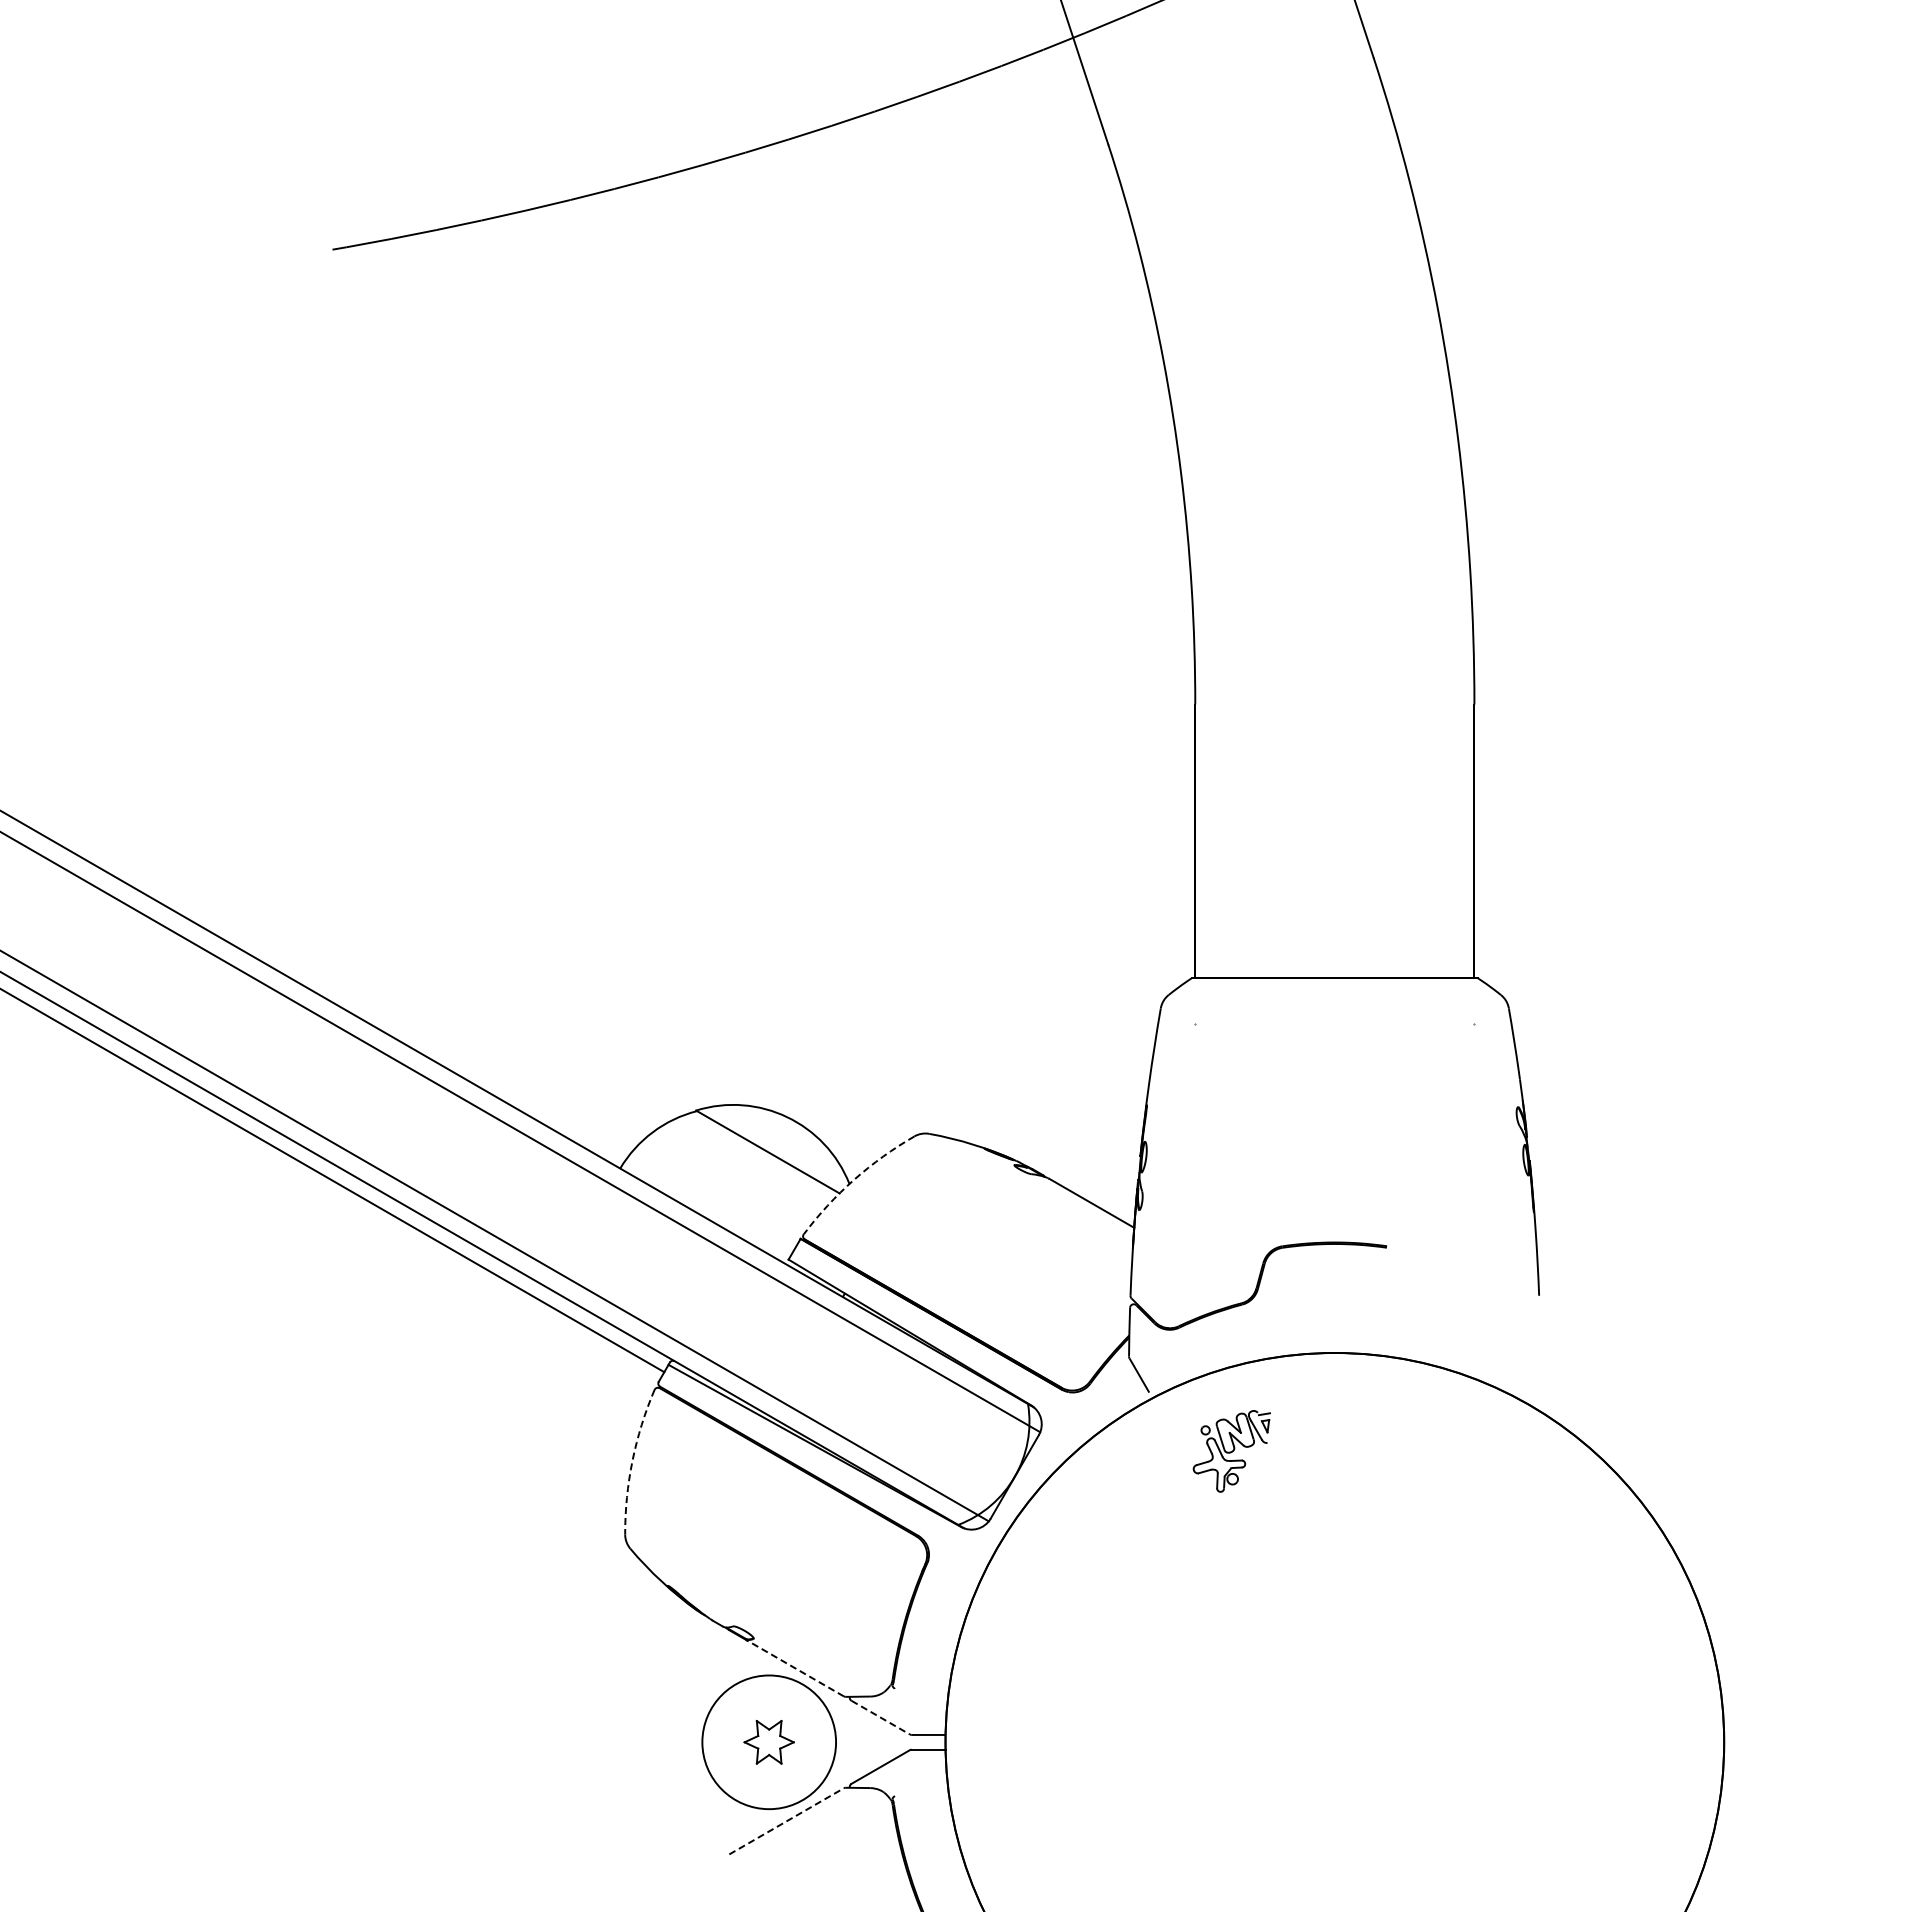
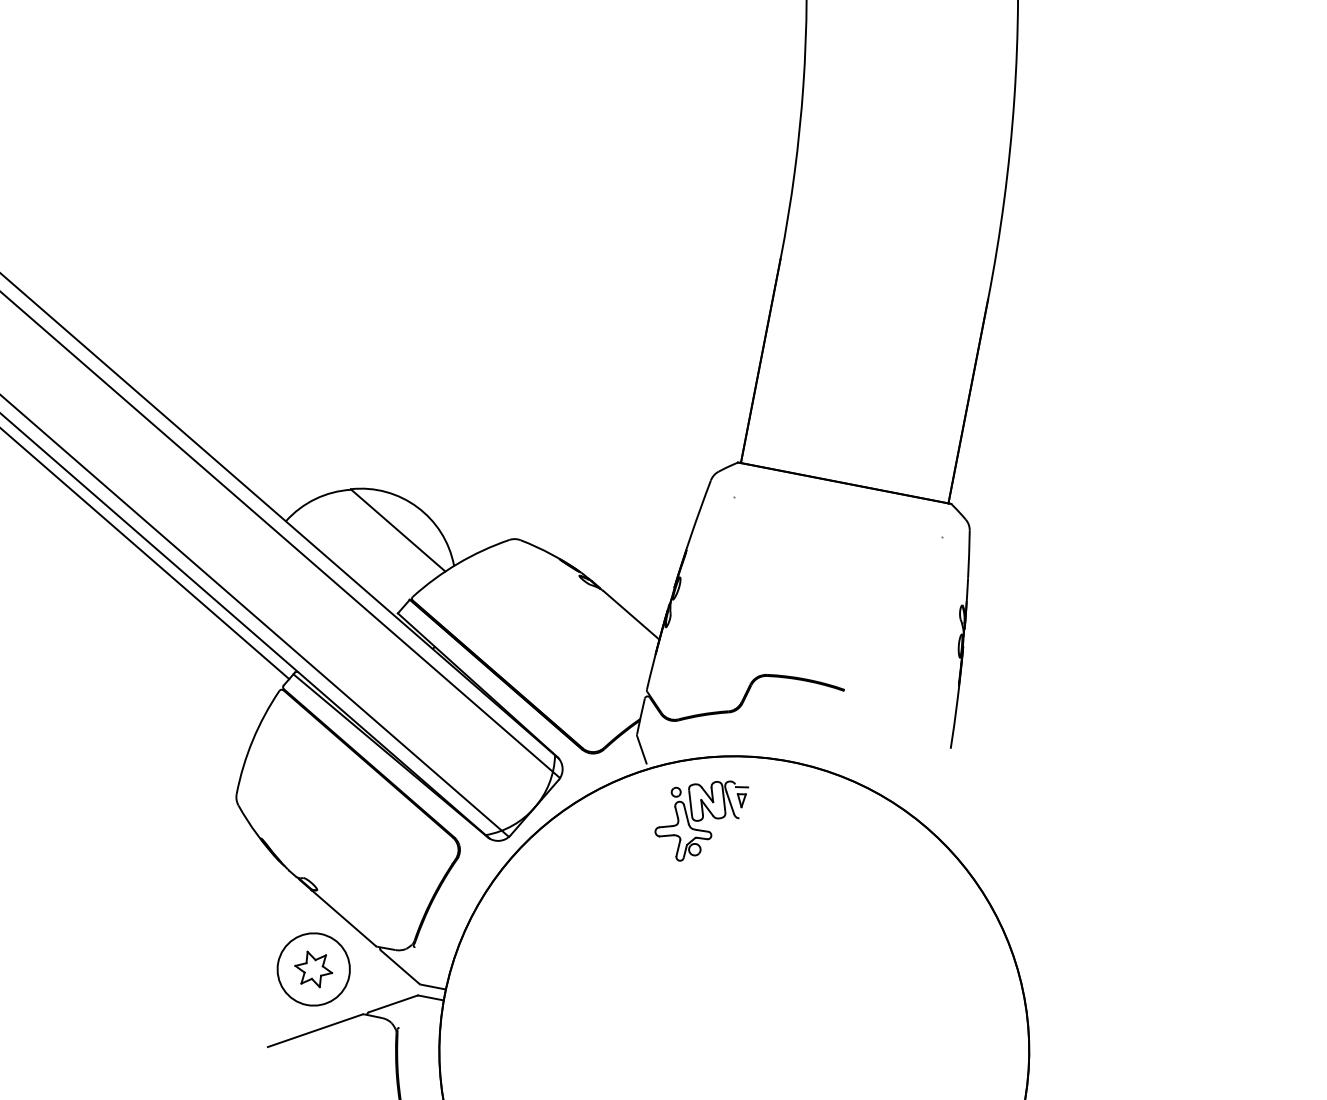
arc: (854, 1179) -> (458, 563), dashed -> solid
part: (1231, 1451) -> (699, 820), size x1.43
arc: (632, 1460) -> (252, 740), dashed -> solid
line: (794, 1668) -> (343, 918), dashed -> solid
line: (880, 1717) -> (400, 967), dashed -> solid
circle: (768, 1742) -> (313, 969), size x0.71
line: (787, 1821) -> (315, 1030), dashed -> solid

